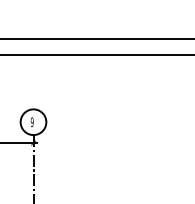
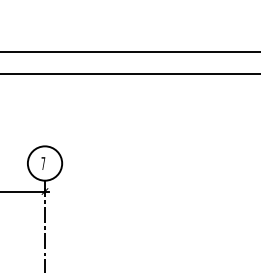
text: (32, 122) -> (43, 163), 9 -> 7

